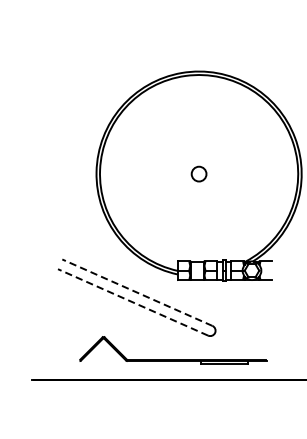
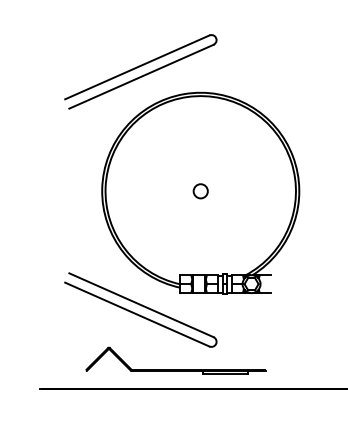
part: (136, 49) -> (140, 71), added
line: (137, 292) -> (141, 305), dashed -> solid
line: (133, 302) -> (137, 314), dashed -> solid

